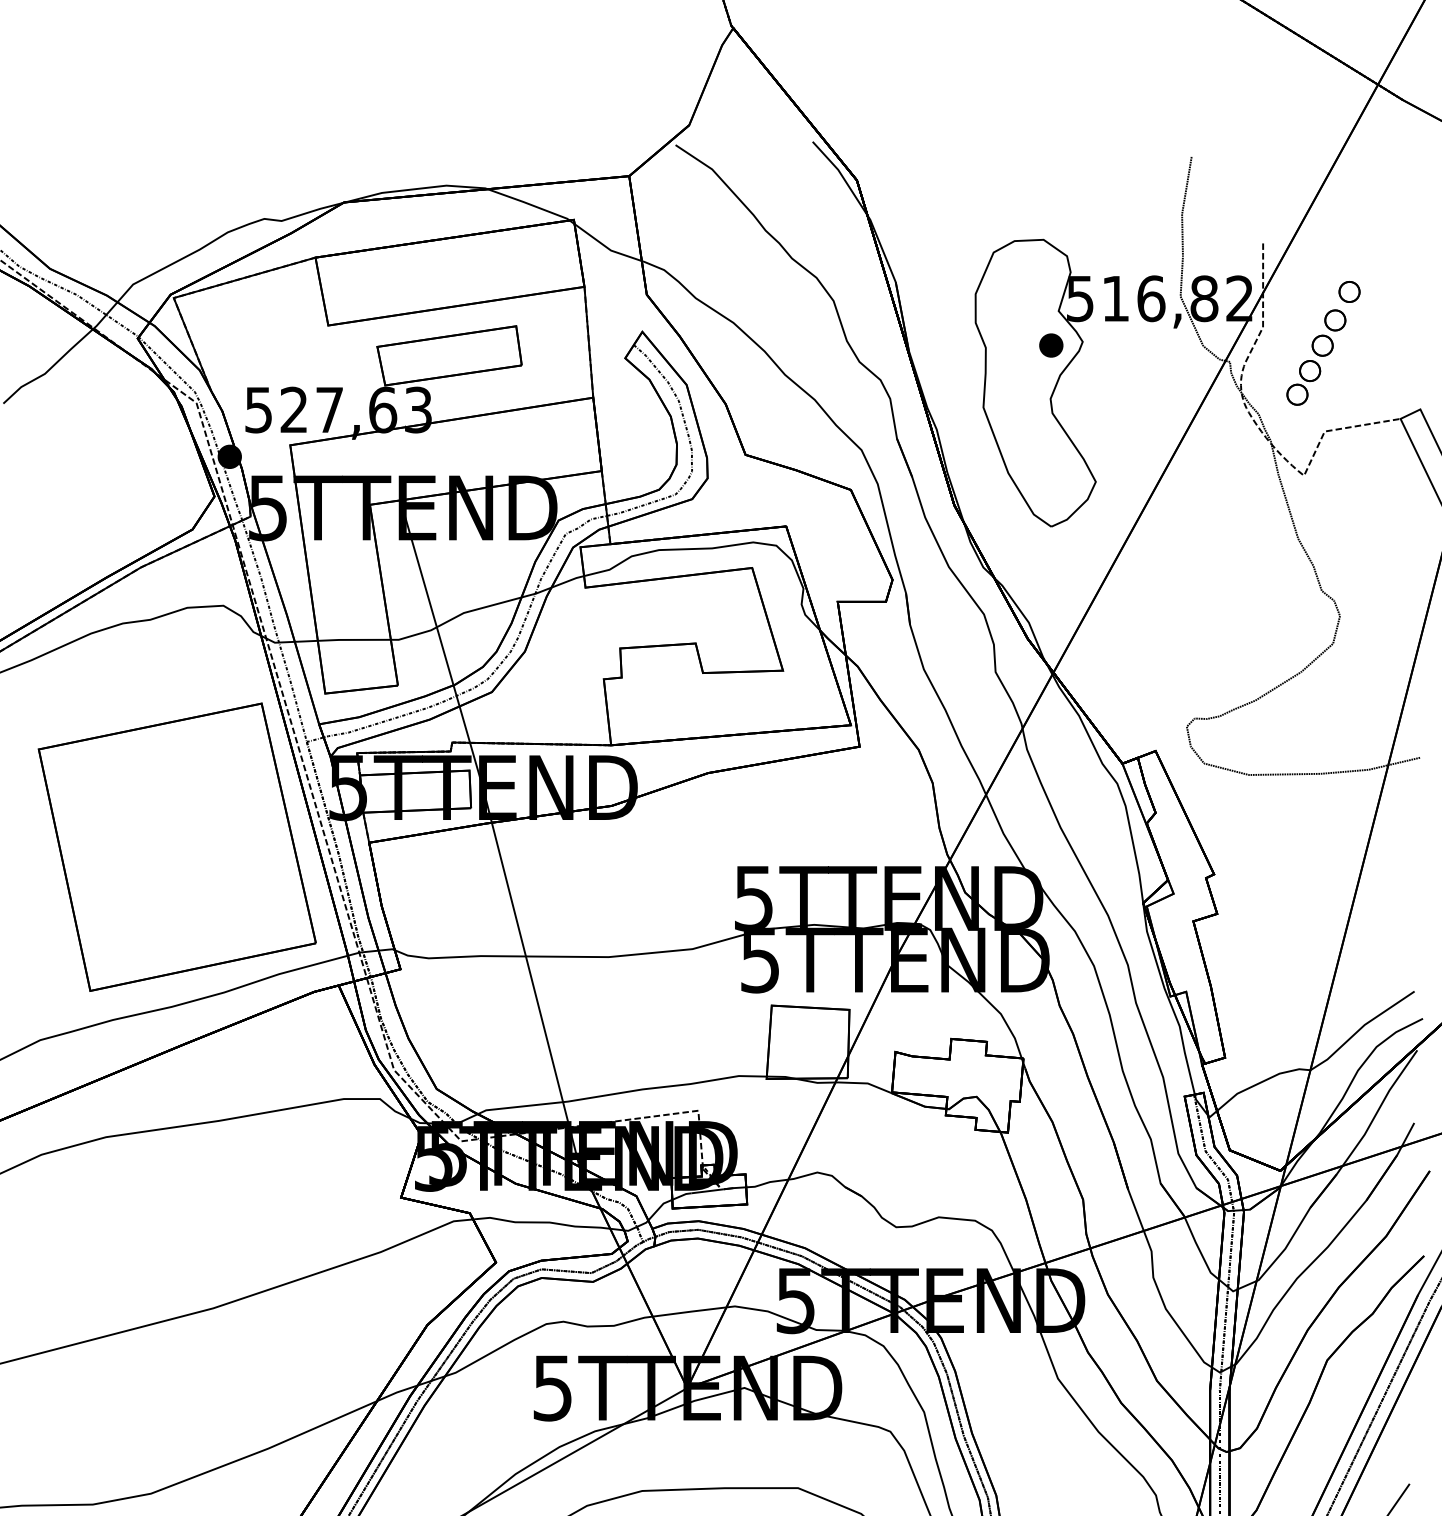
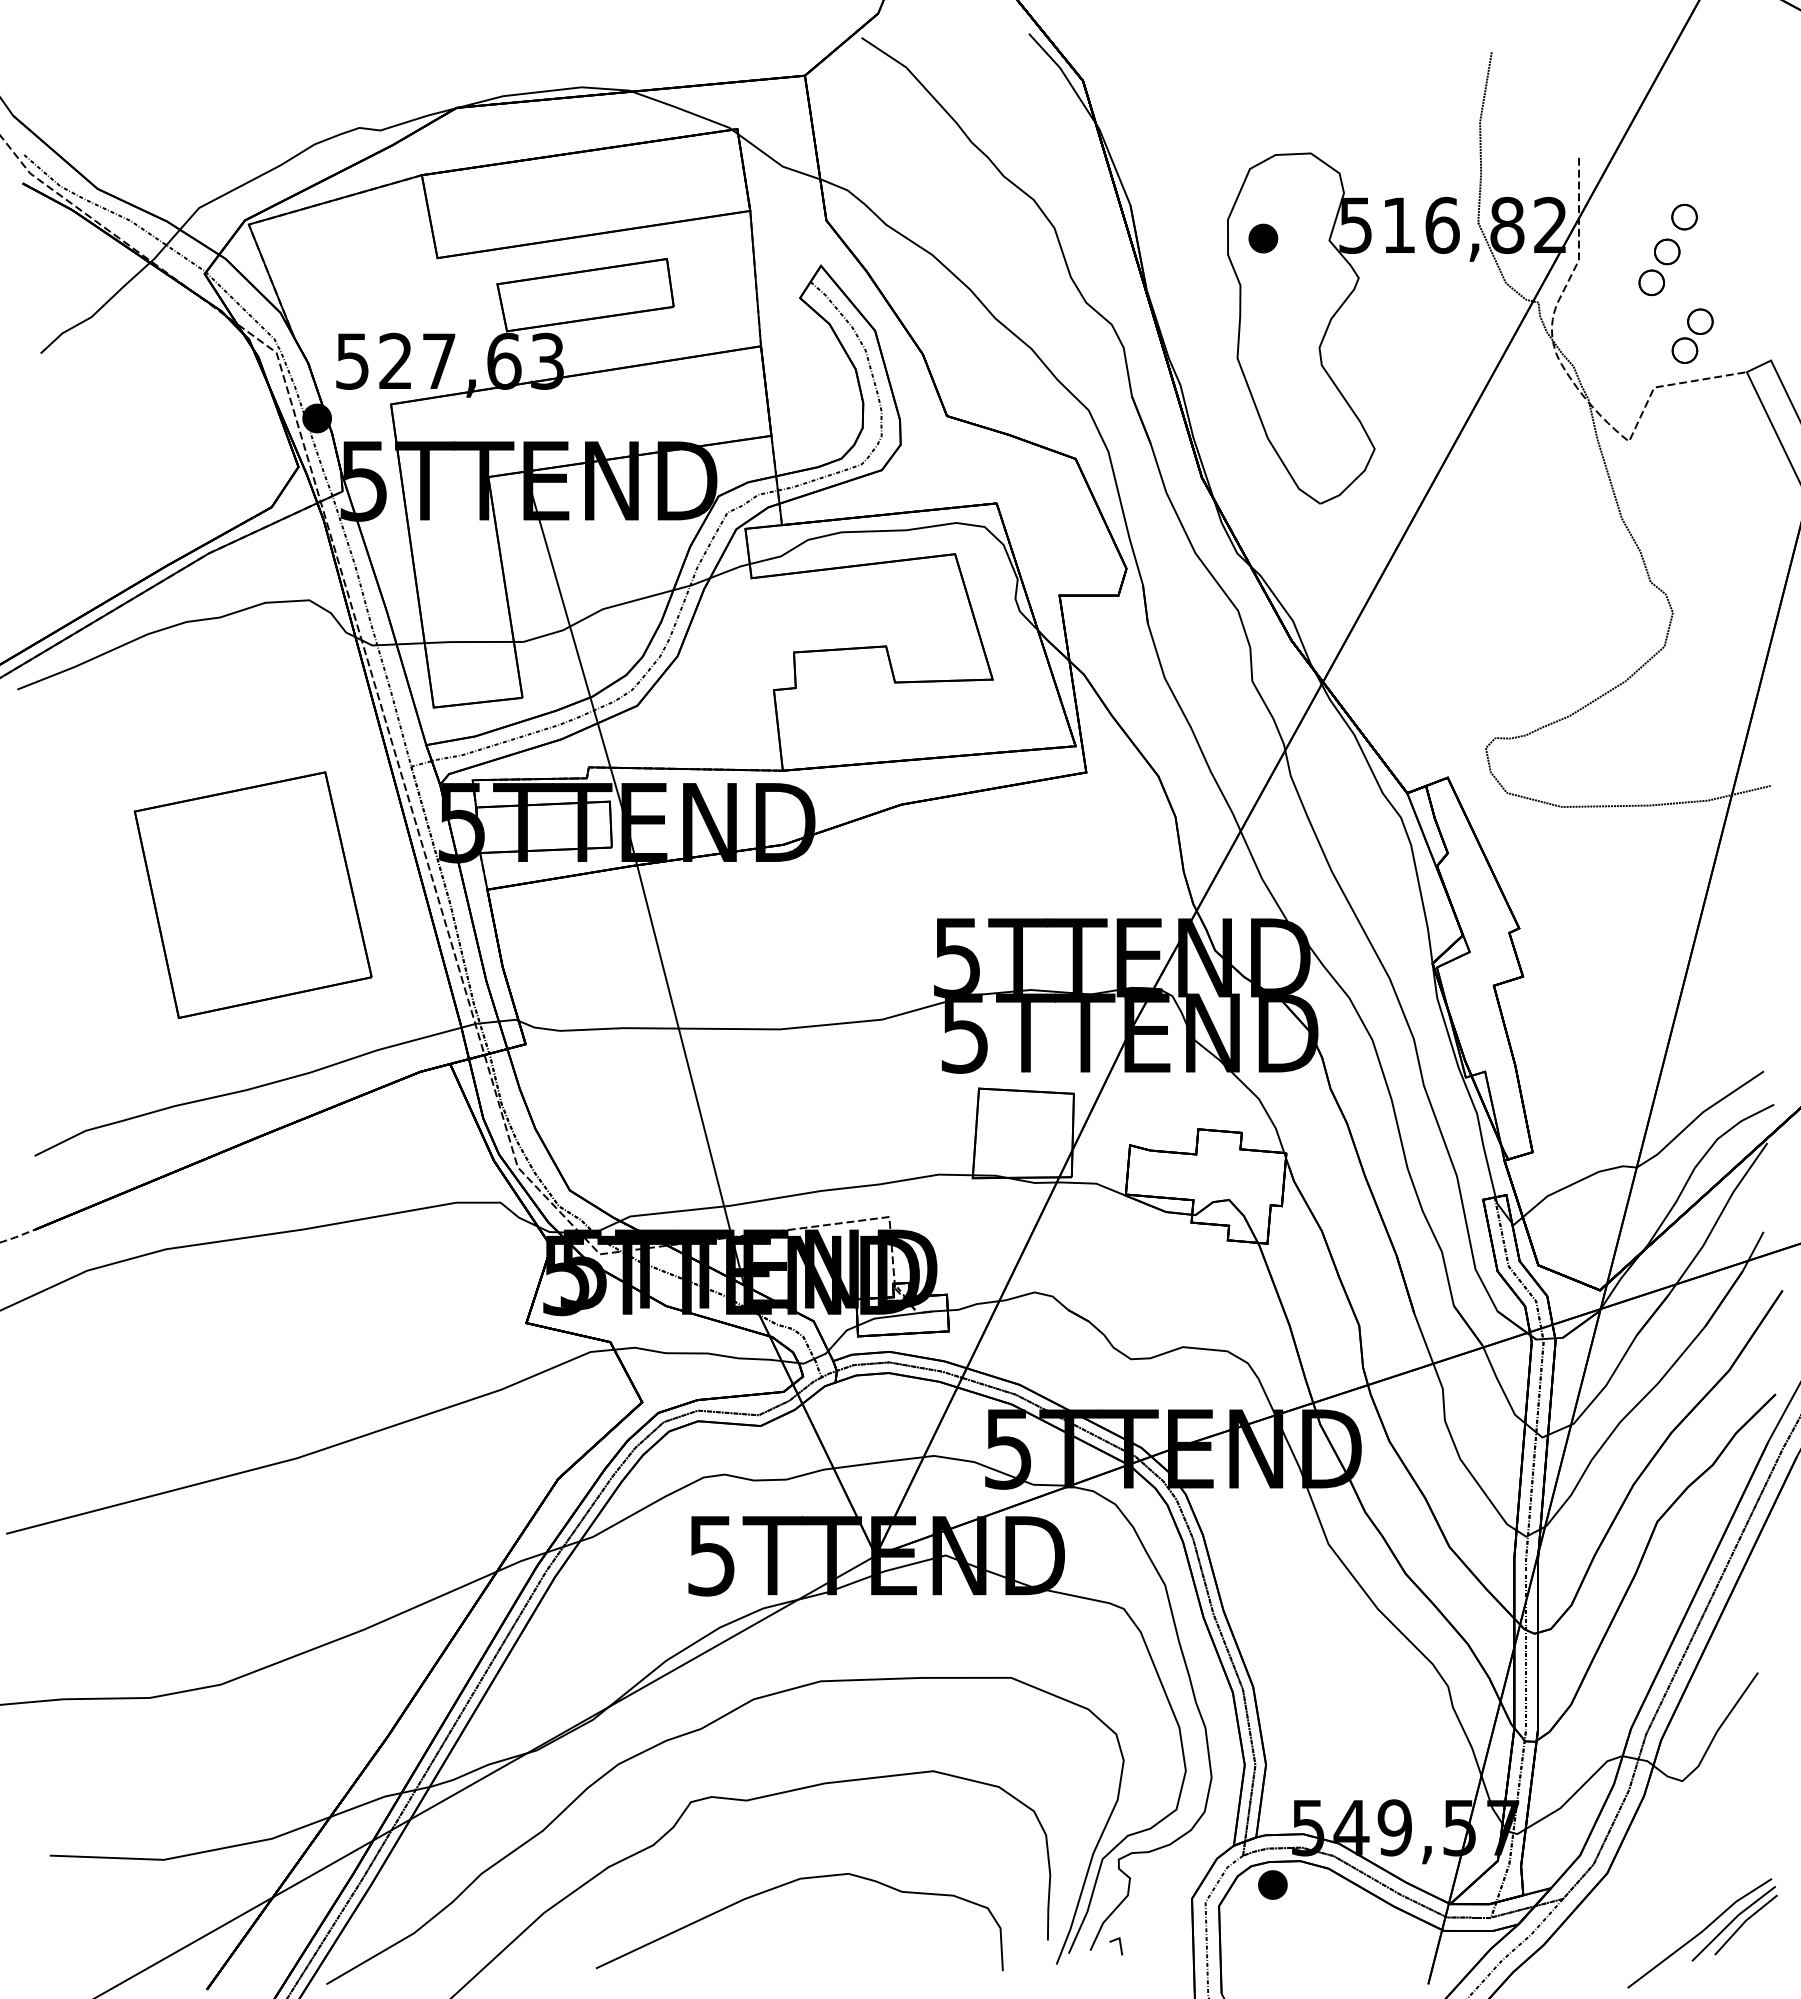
part: (1051, 345) -> (1263, 238), moved
part: (1303, 382) -> (1692, 335), moved
part: (177, 846) -> (253, 894), size x0.7

